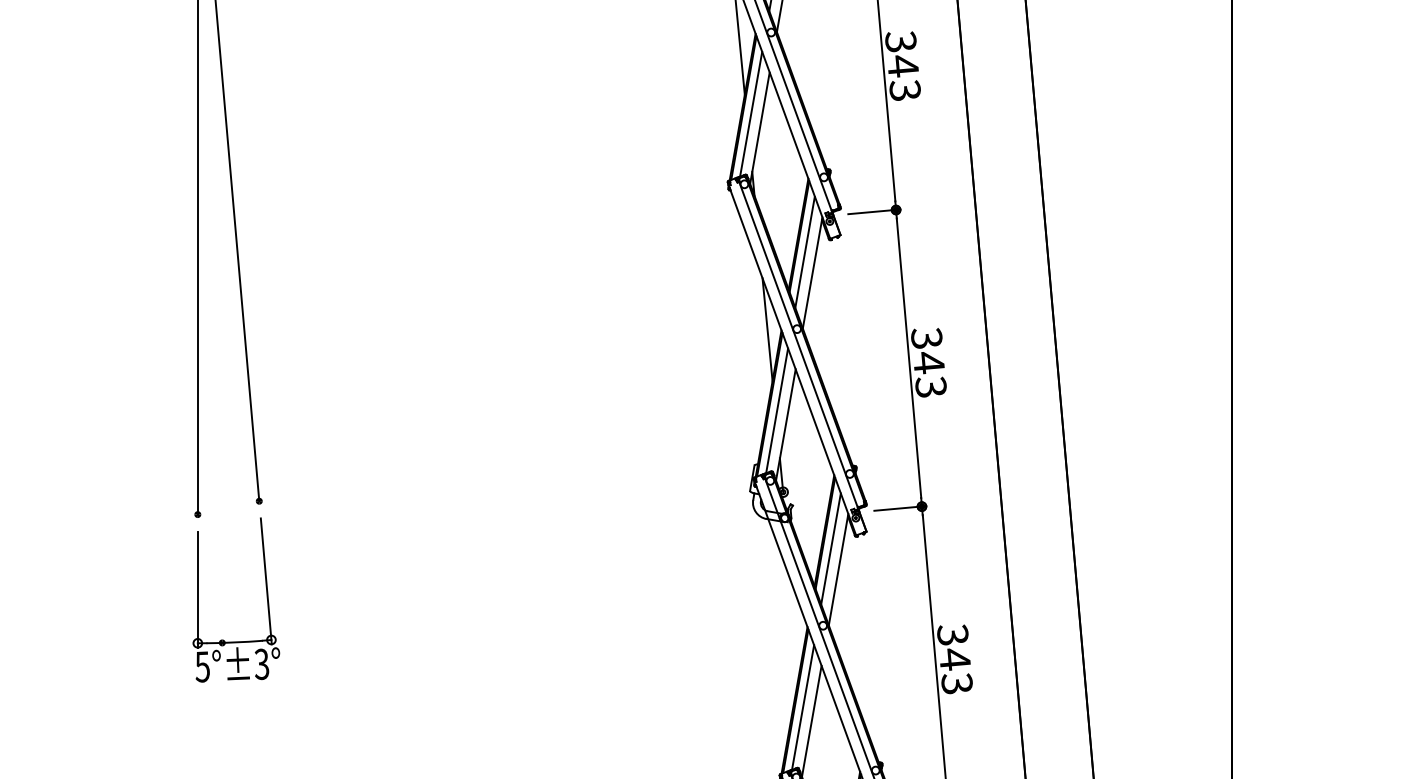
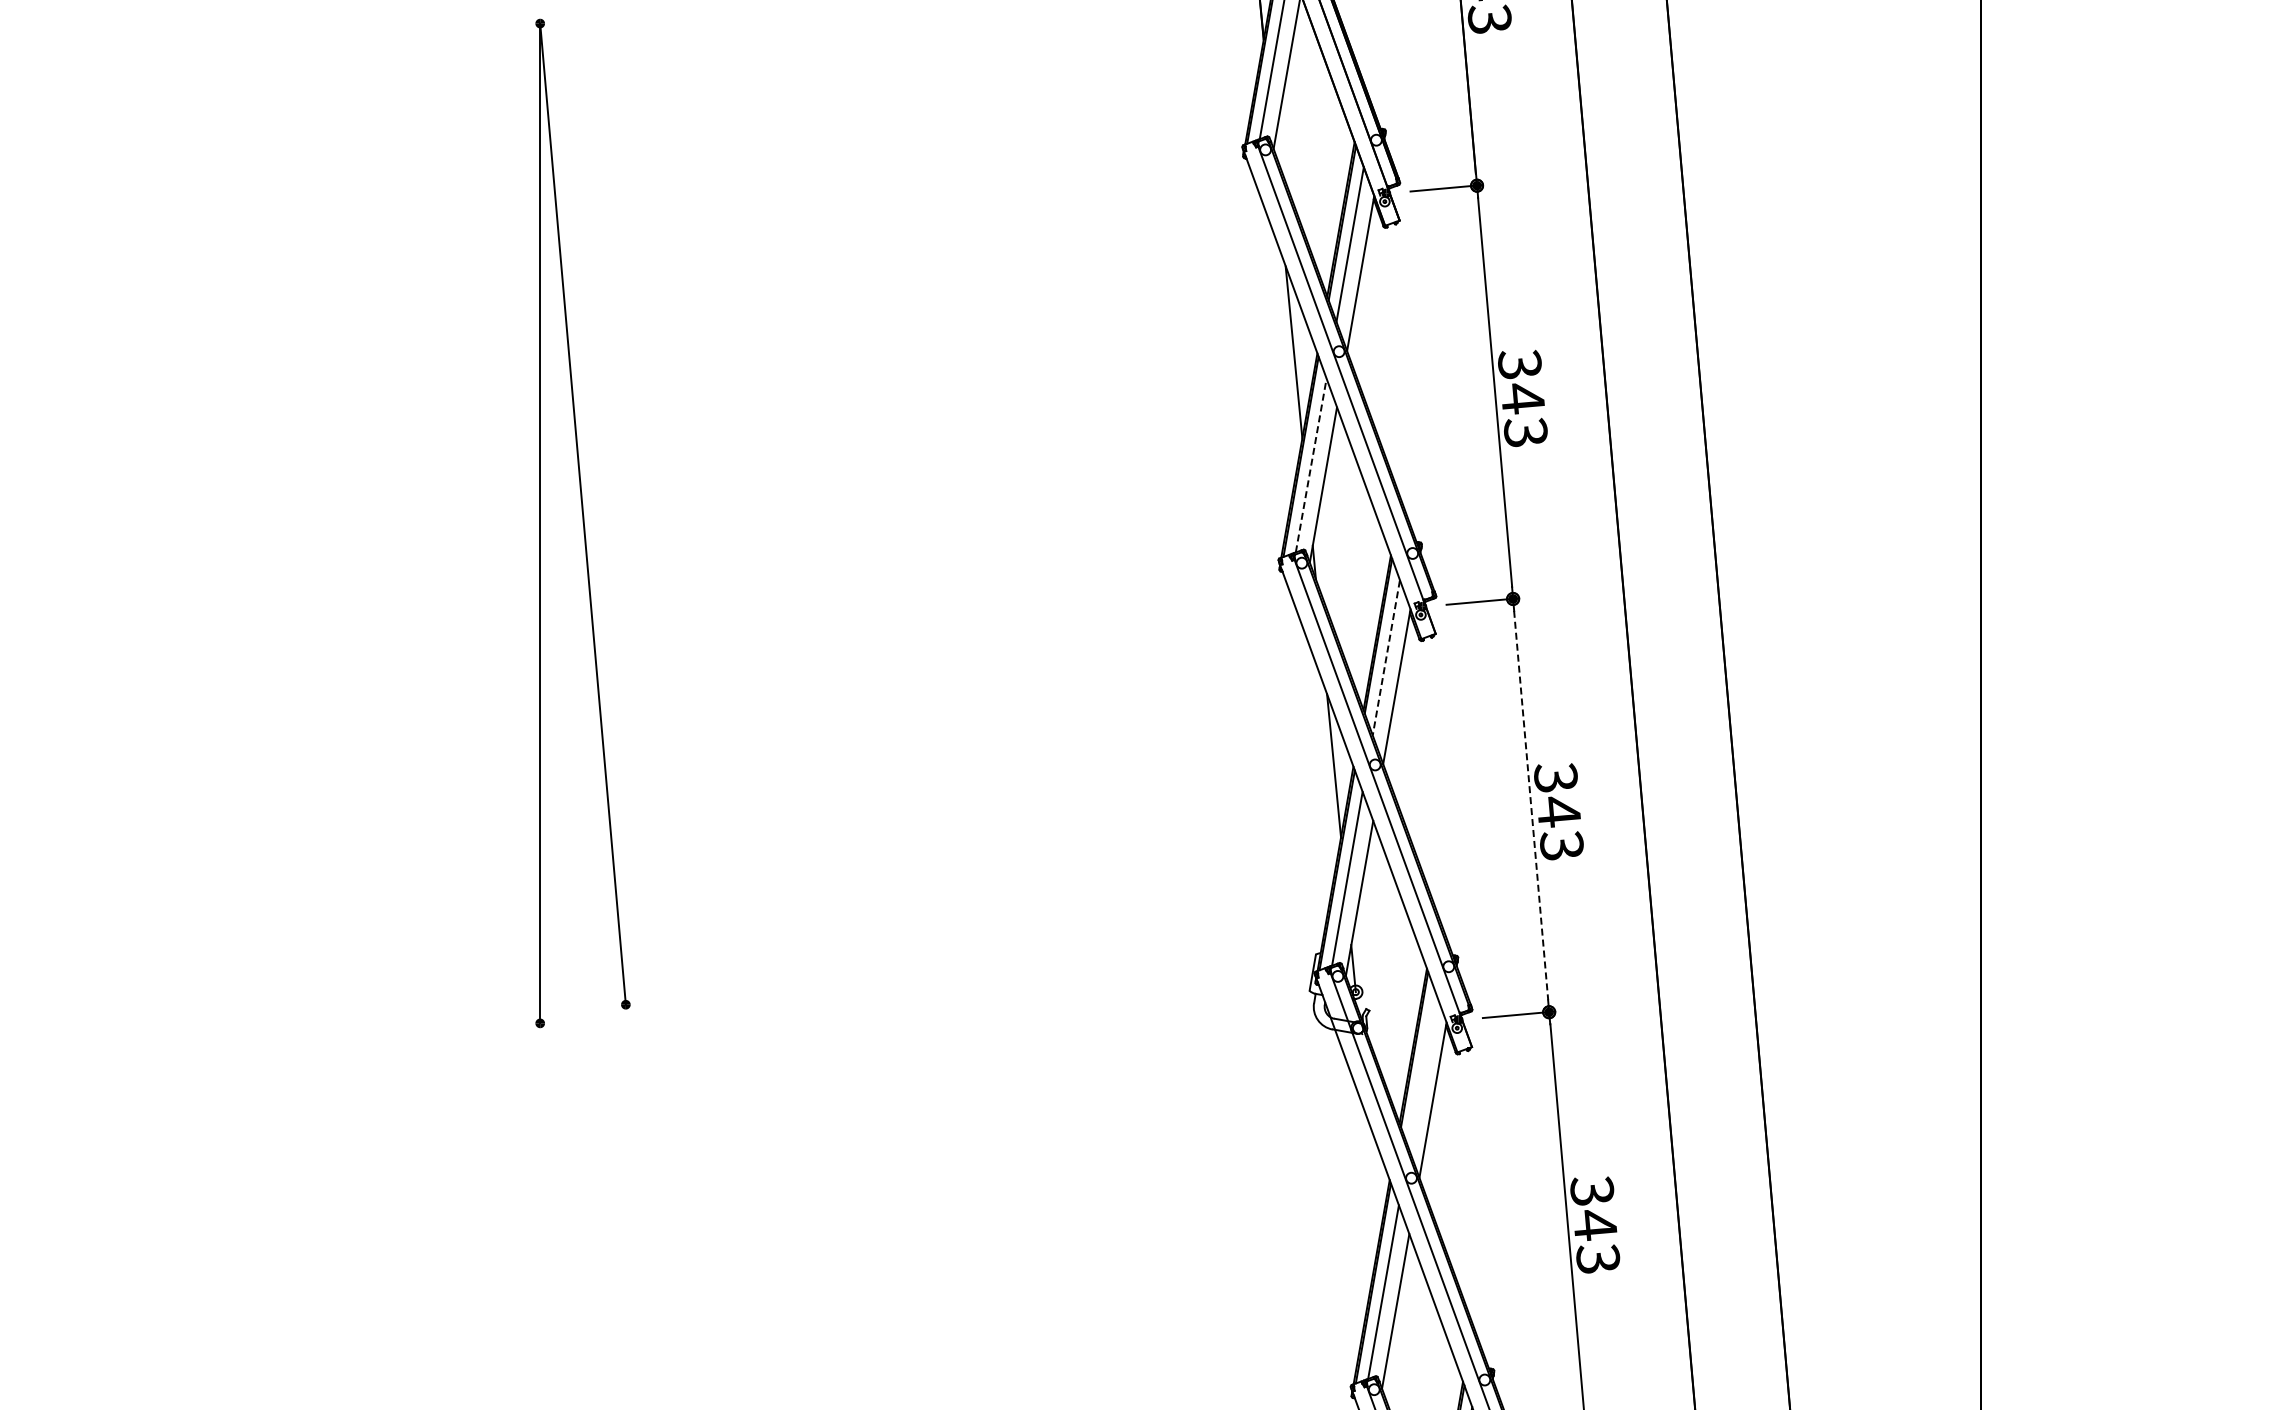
line: (751, 114) -> (1311, 465), solid -> dashed
line: (805, 252) -> (1386, 658), solid -> dashed
line: (909, 358) -> (1531, 805), solid -> dashed
line: (831, 548) -> (1422, 1070), removed
part: (266, 598) -> (636, 1140), removed

